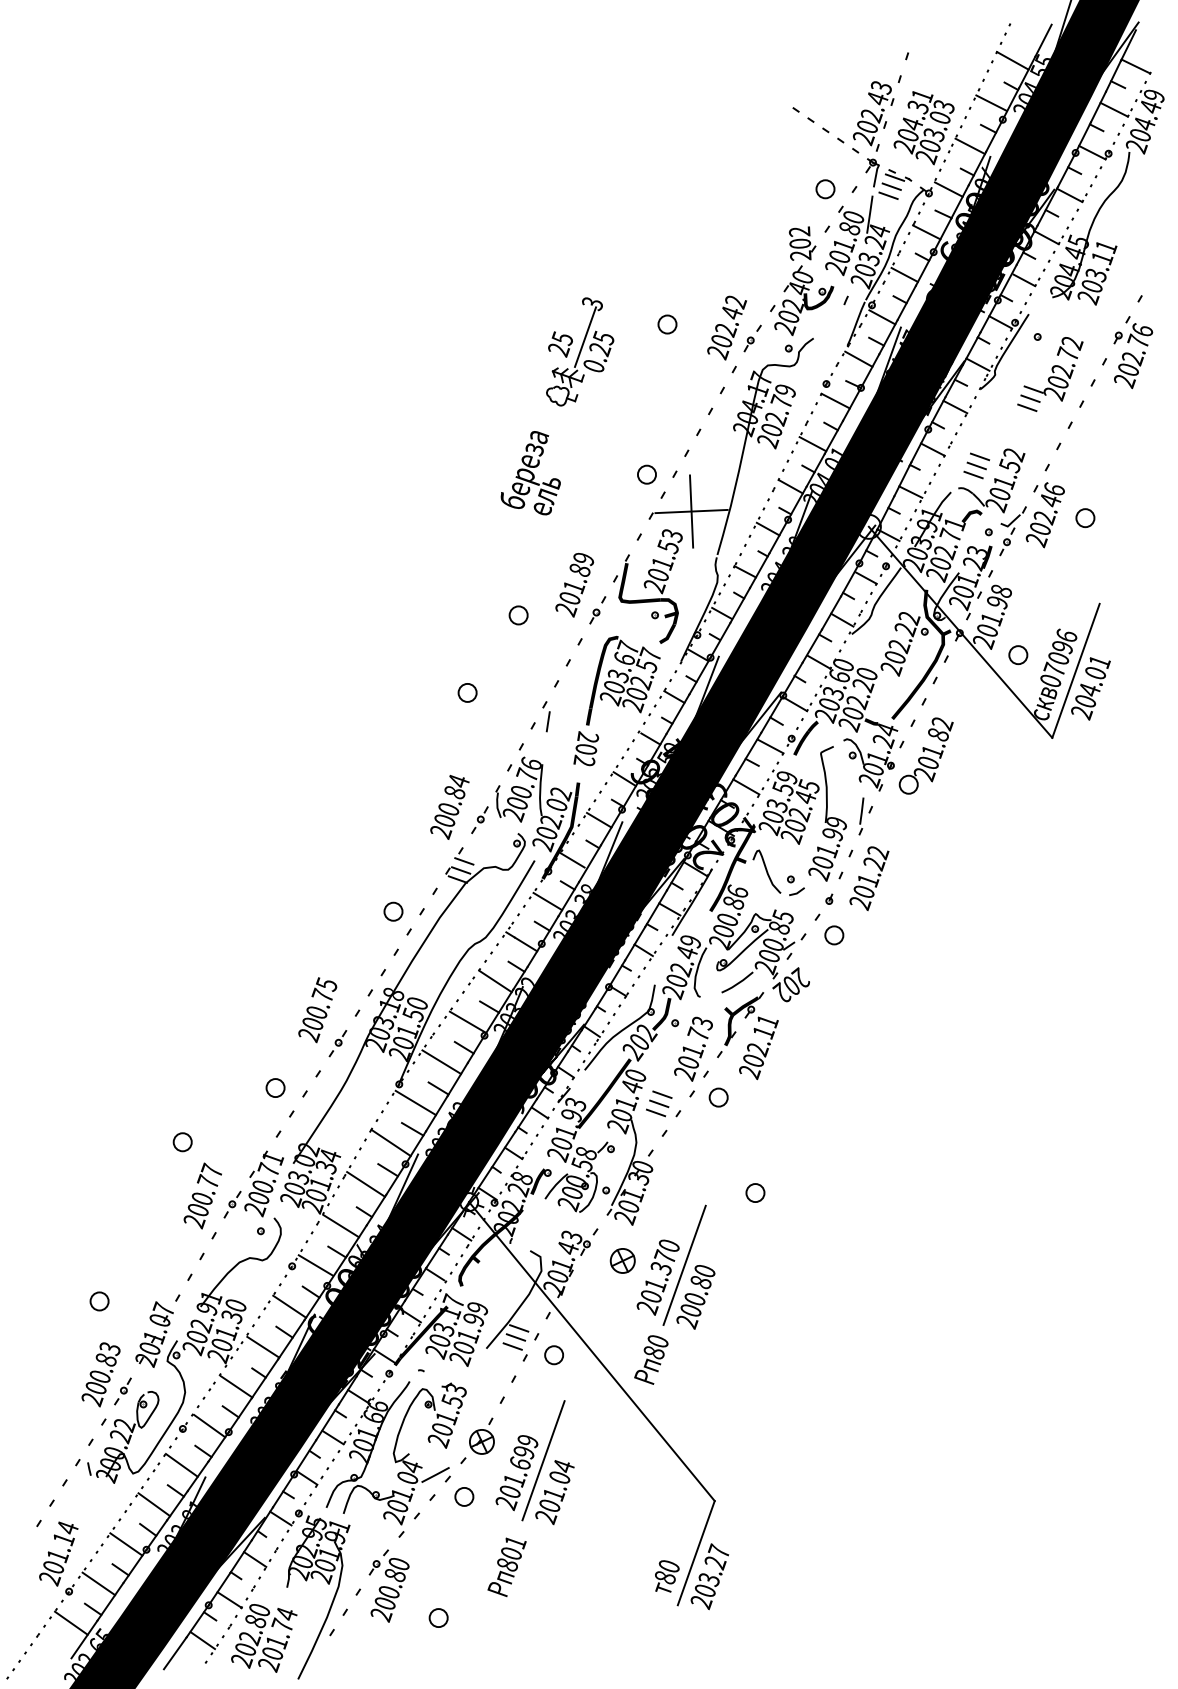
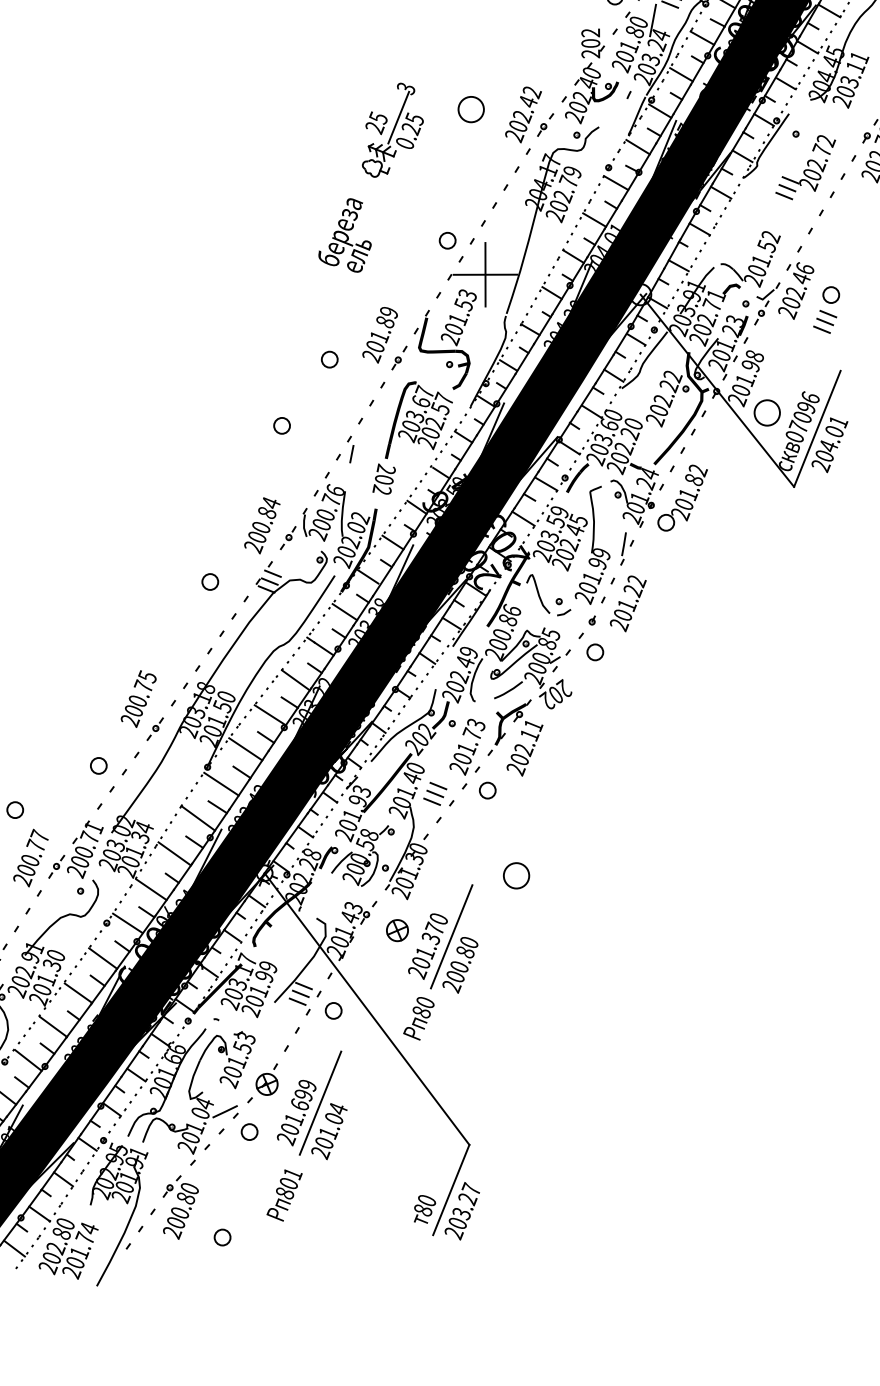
circle: (667, 324) -> (471, 109), size x1.6
part: (976, 465) -> (824, 321), moved
circle: (1018, 655) -> (767, 413), size x1.6
circle: (393, 911) -> (210, 581), moved
circle: (755, 1193) -> (516, 876), size x1.6

